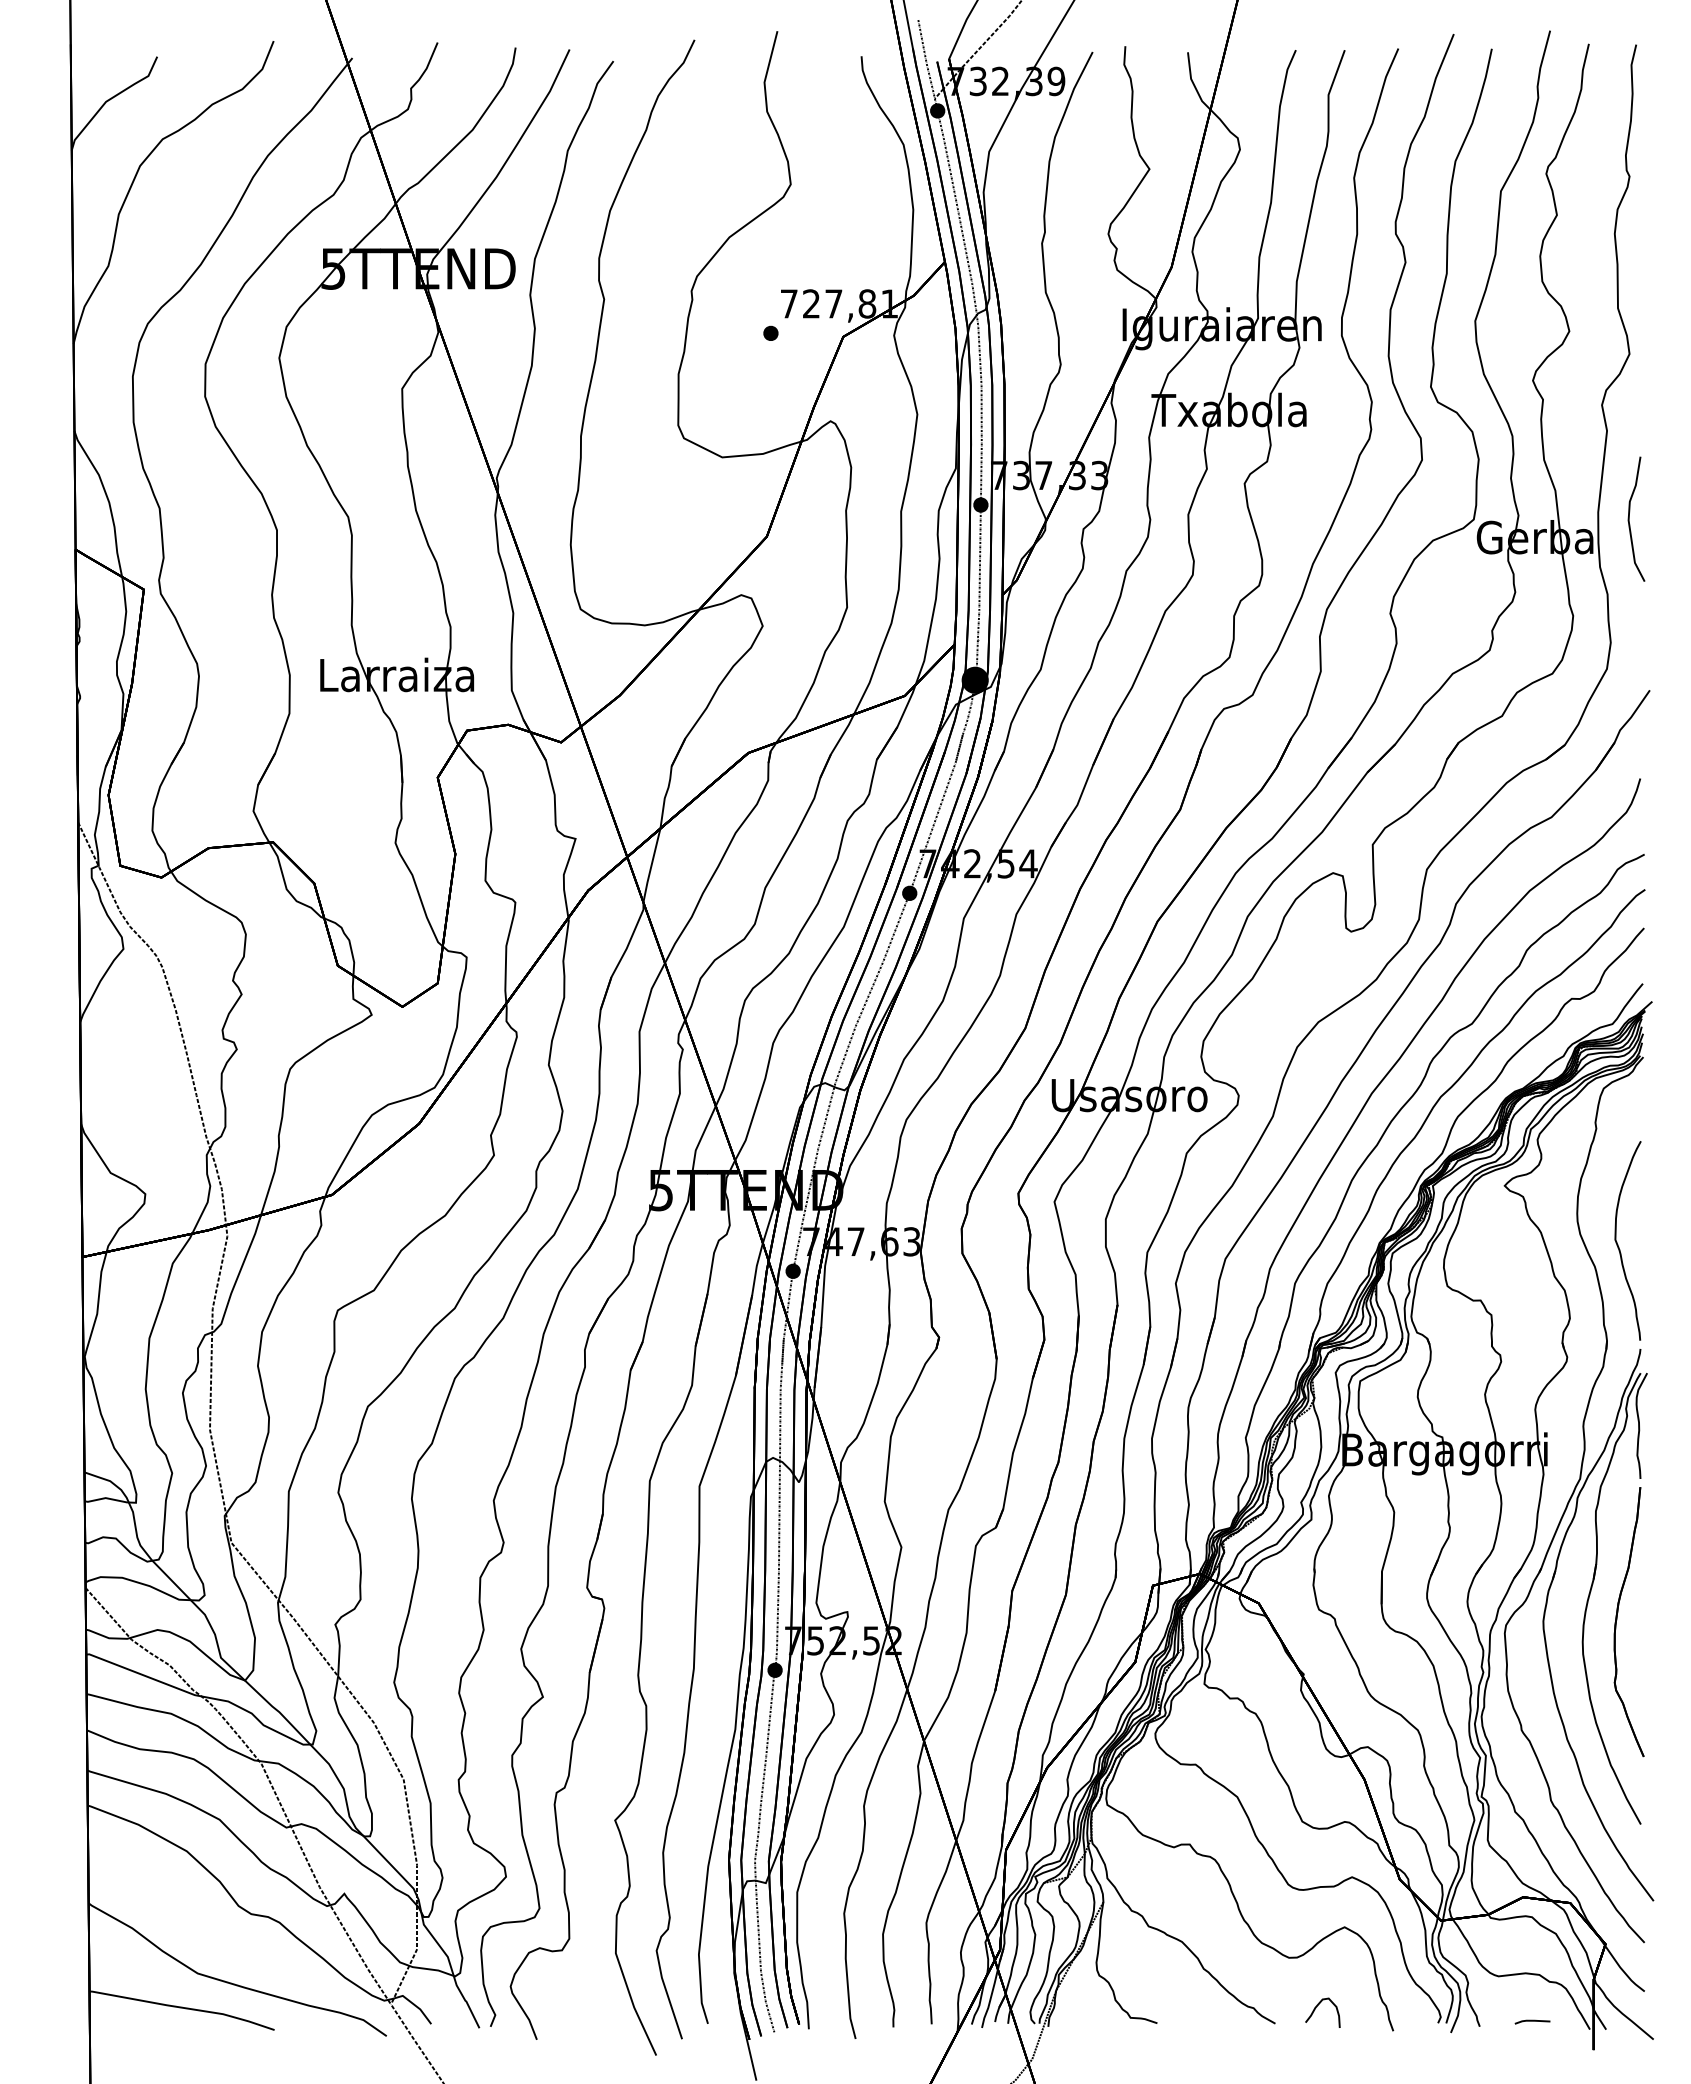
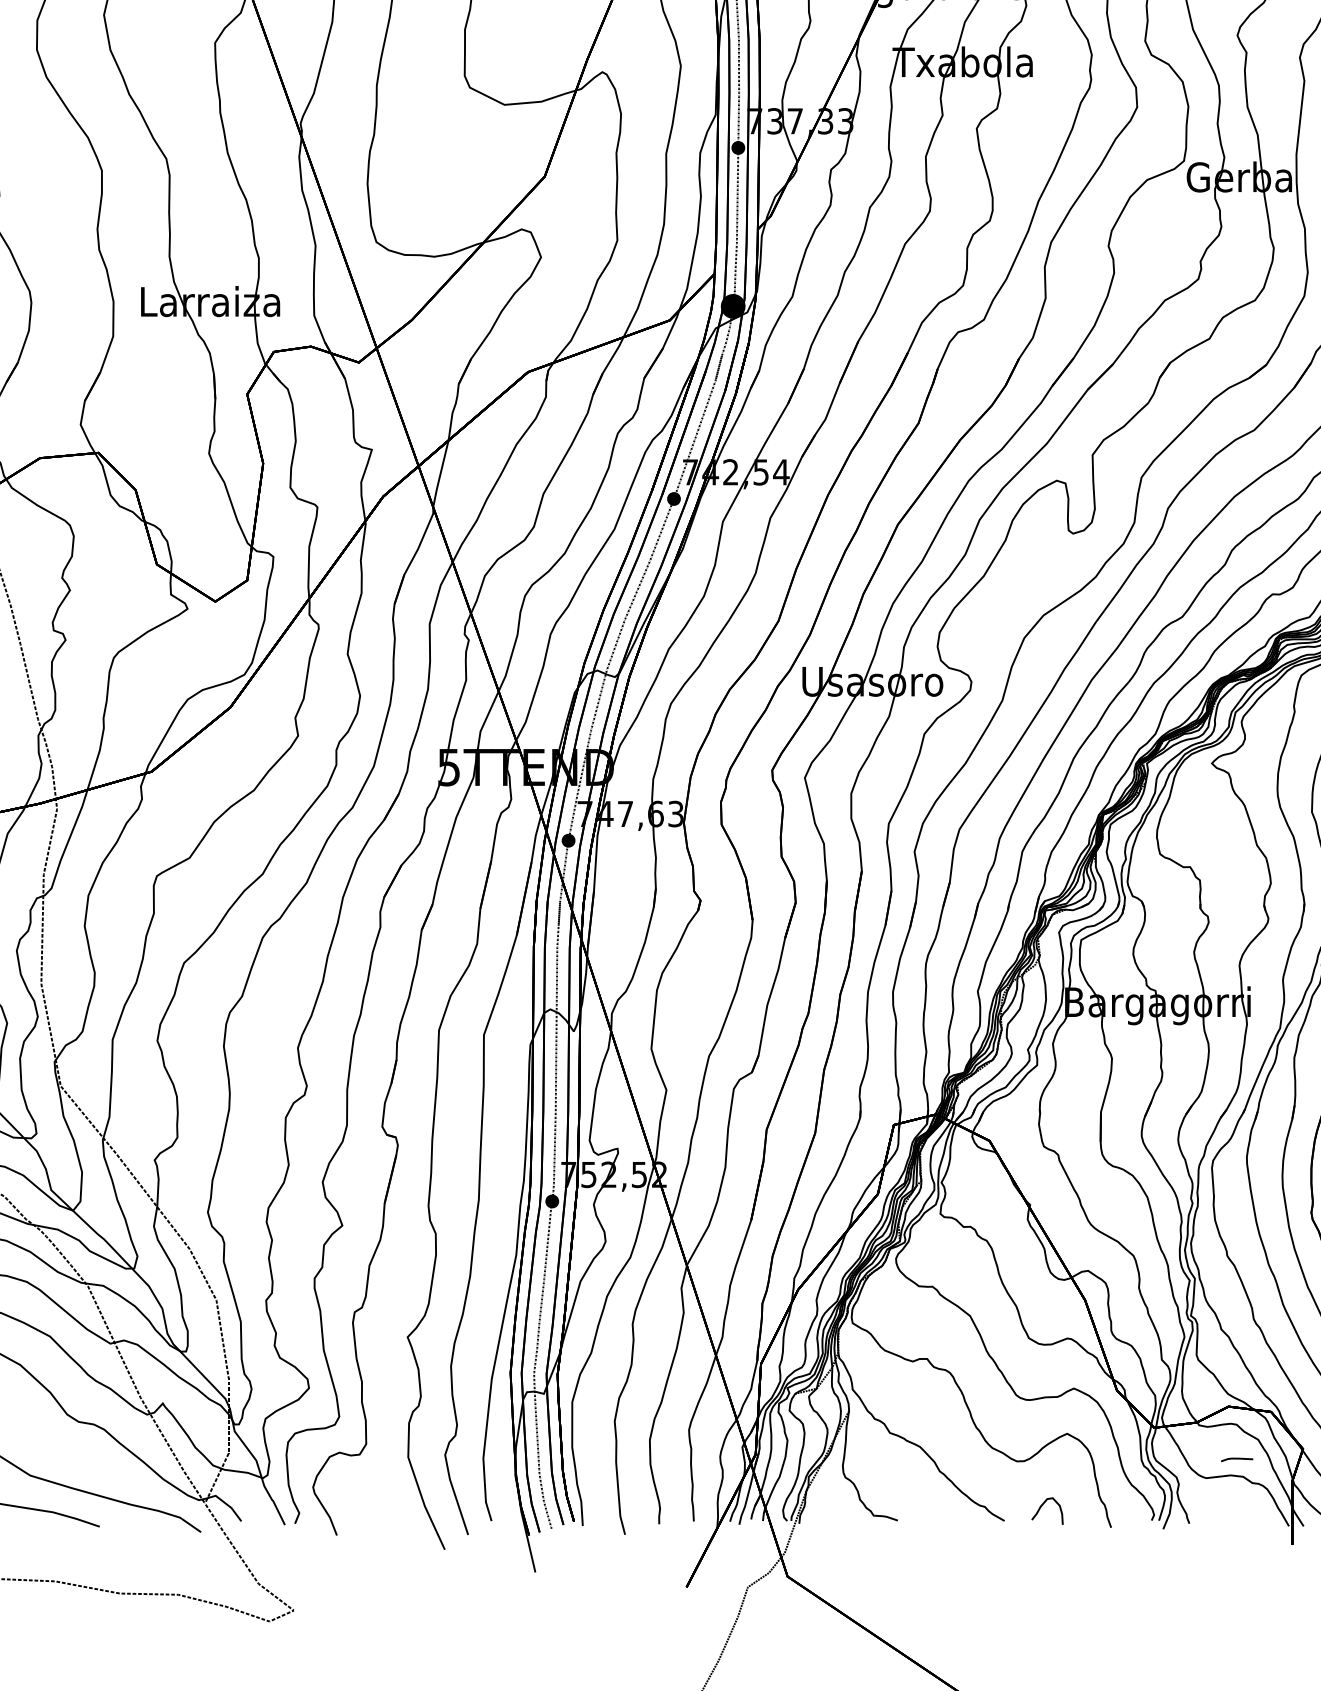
line: (1532, 2021) -> (1237, 1459), moved

